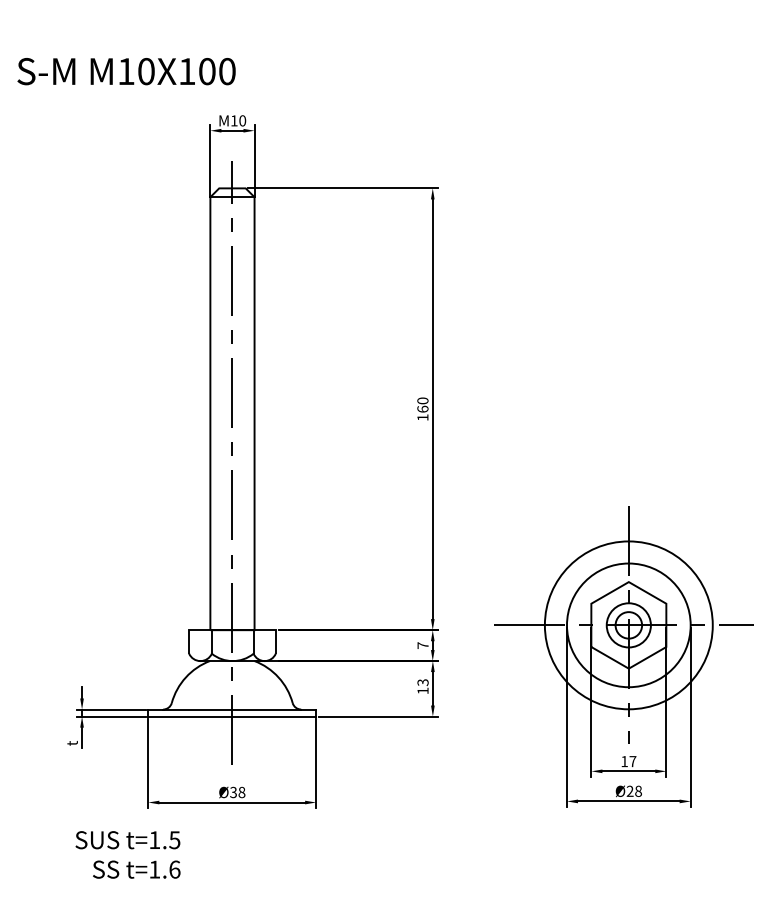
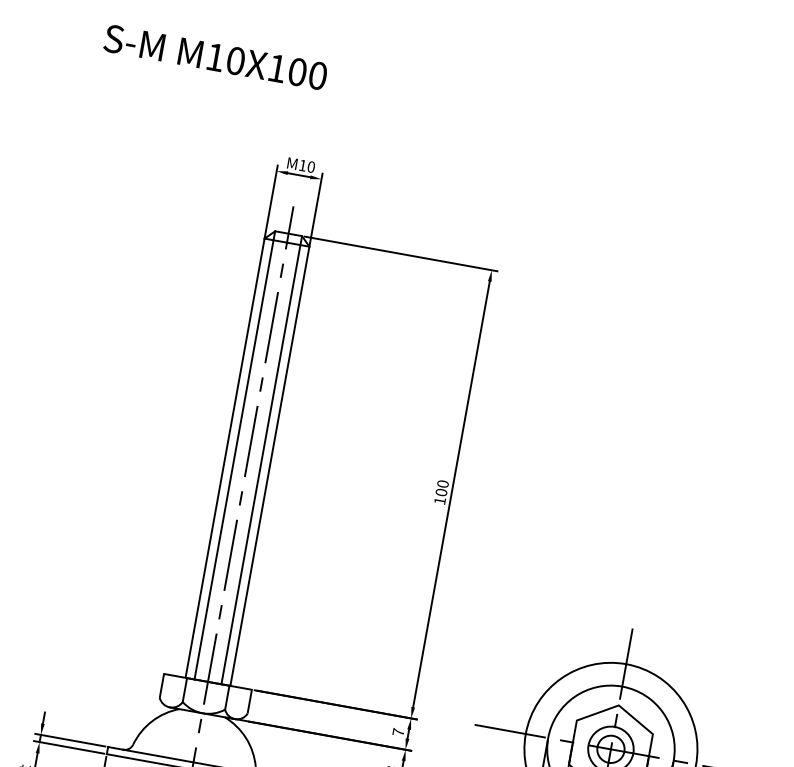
text: (126, 71) -> (215, 57), moved
text: (422, 408) -> (441, 491), 160 -> 100
line: (219, 409) -> (235, 455), added
line: (245, 409) -> (261, 460), added

